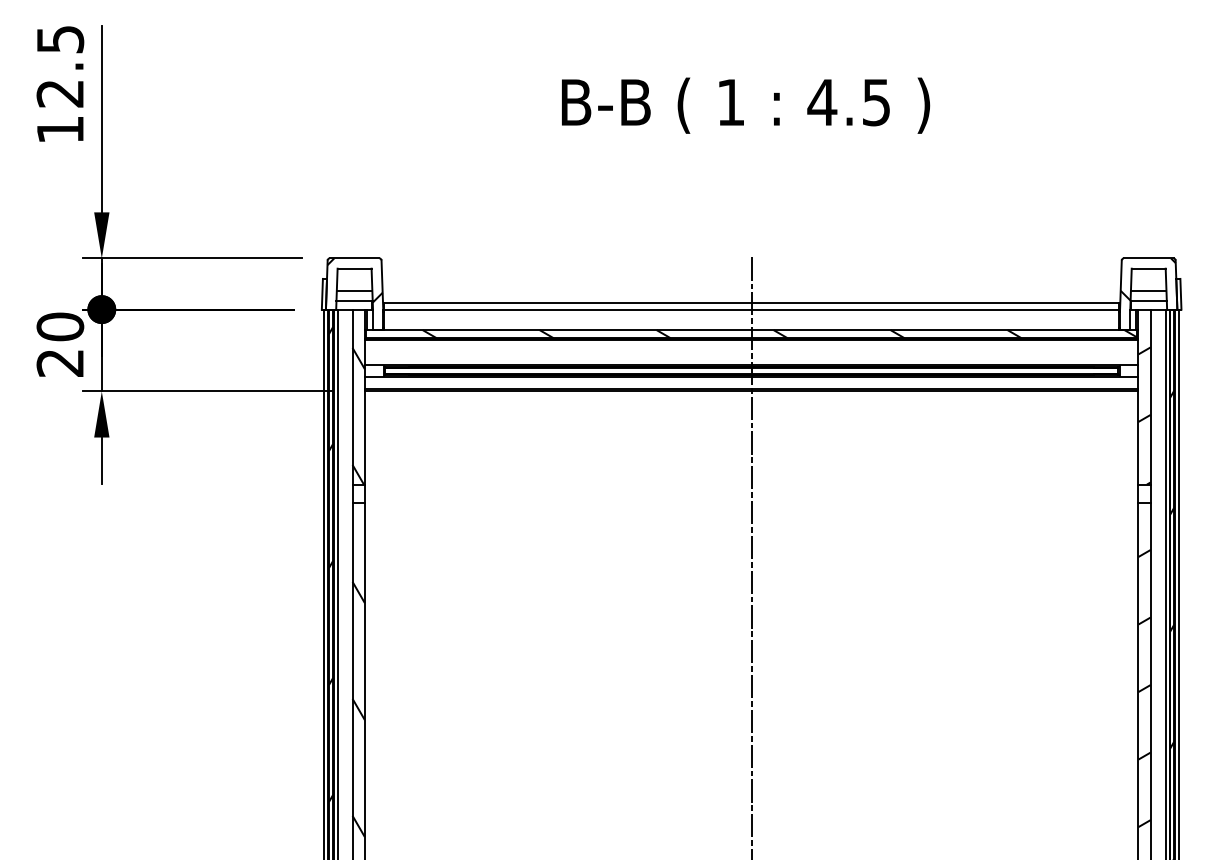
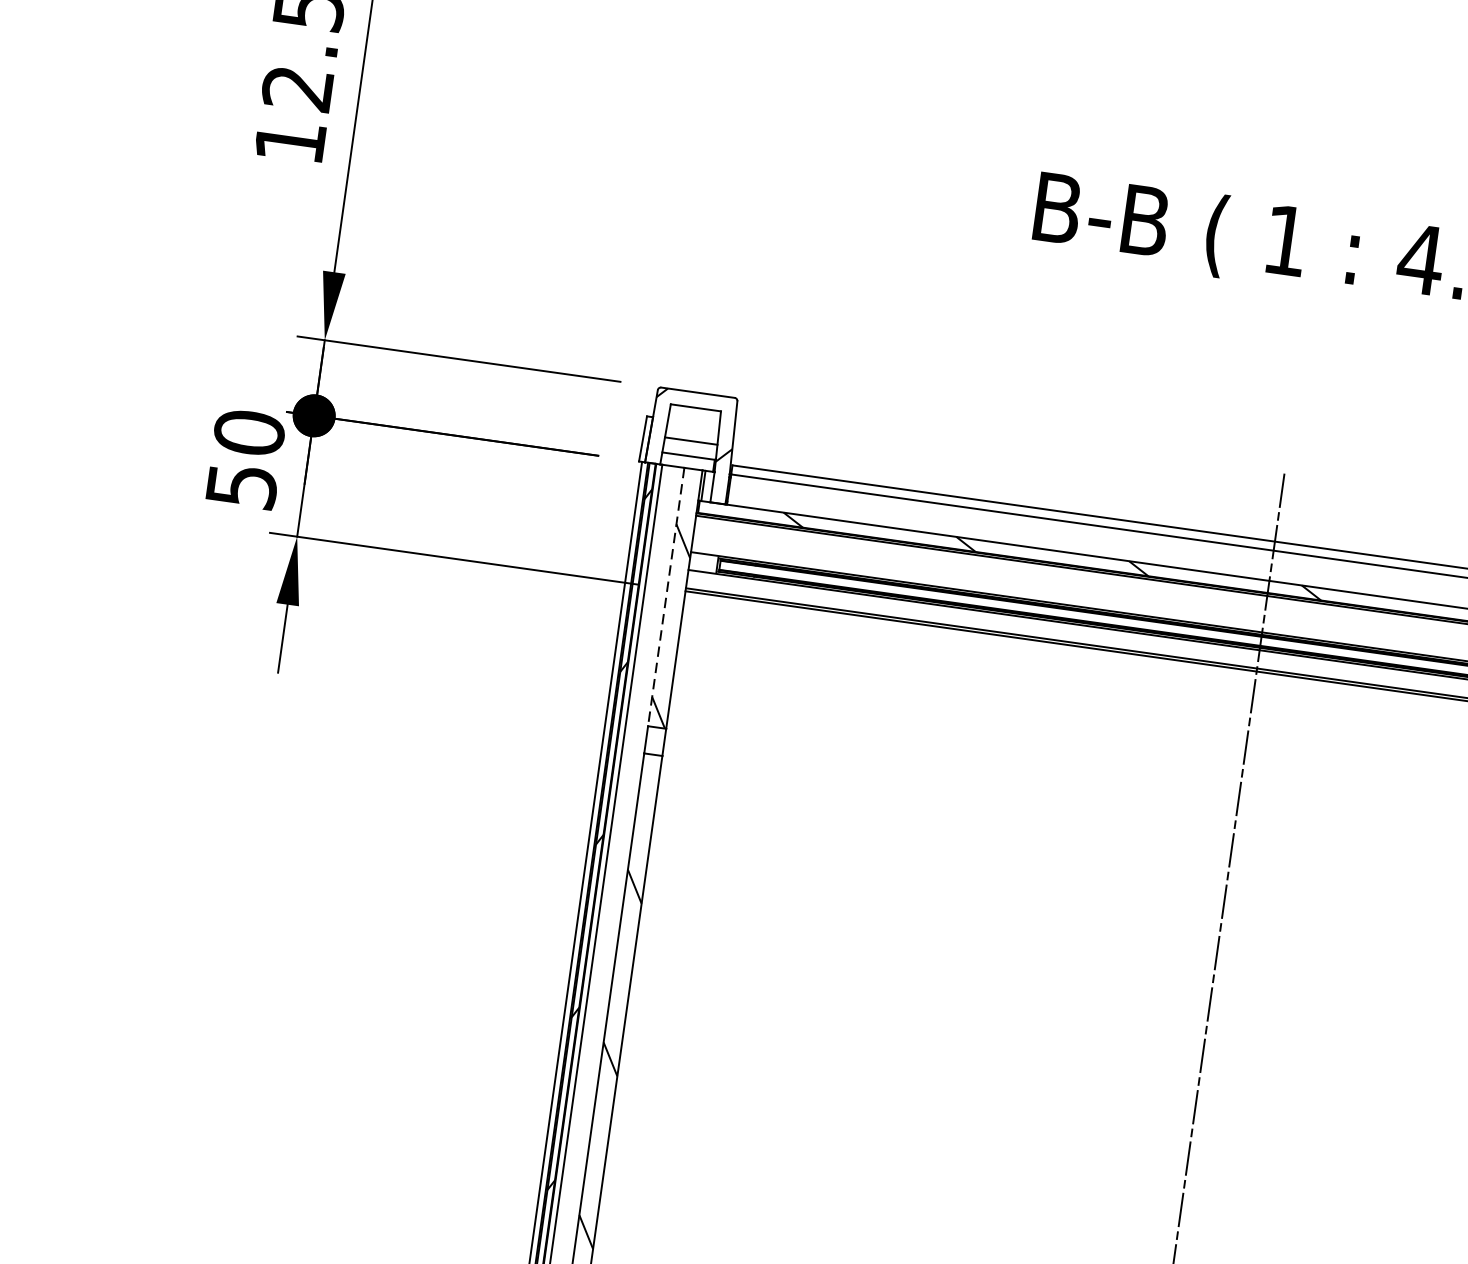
text: (60, 363) -> (242, 486), 20 -> 50
line: (352, 397) -> (666, 597), solid -> dashed

